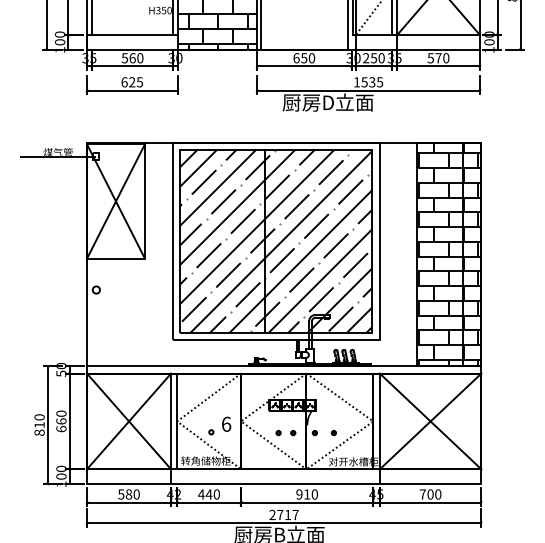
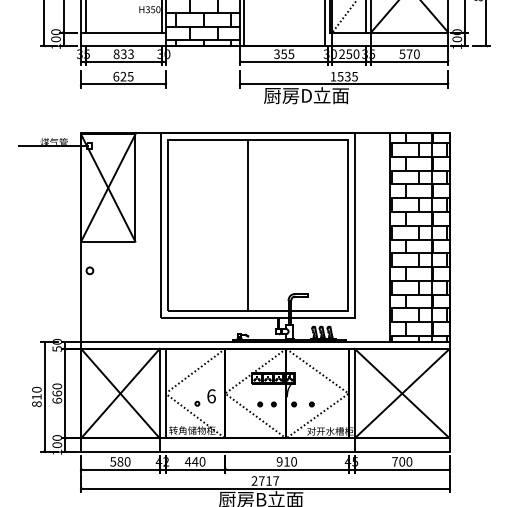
text: (132, 57) -> (123, 53), 560 -> 833
text: (304, 57) -> (284, 53), 650 -> 355
hatch: (275, 240) -> (257, 224), removed

